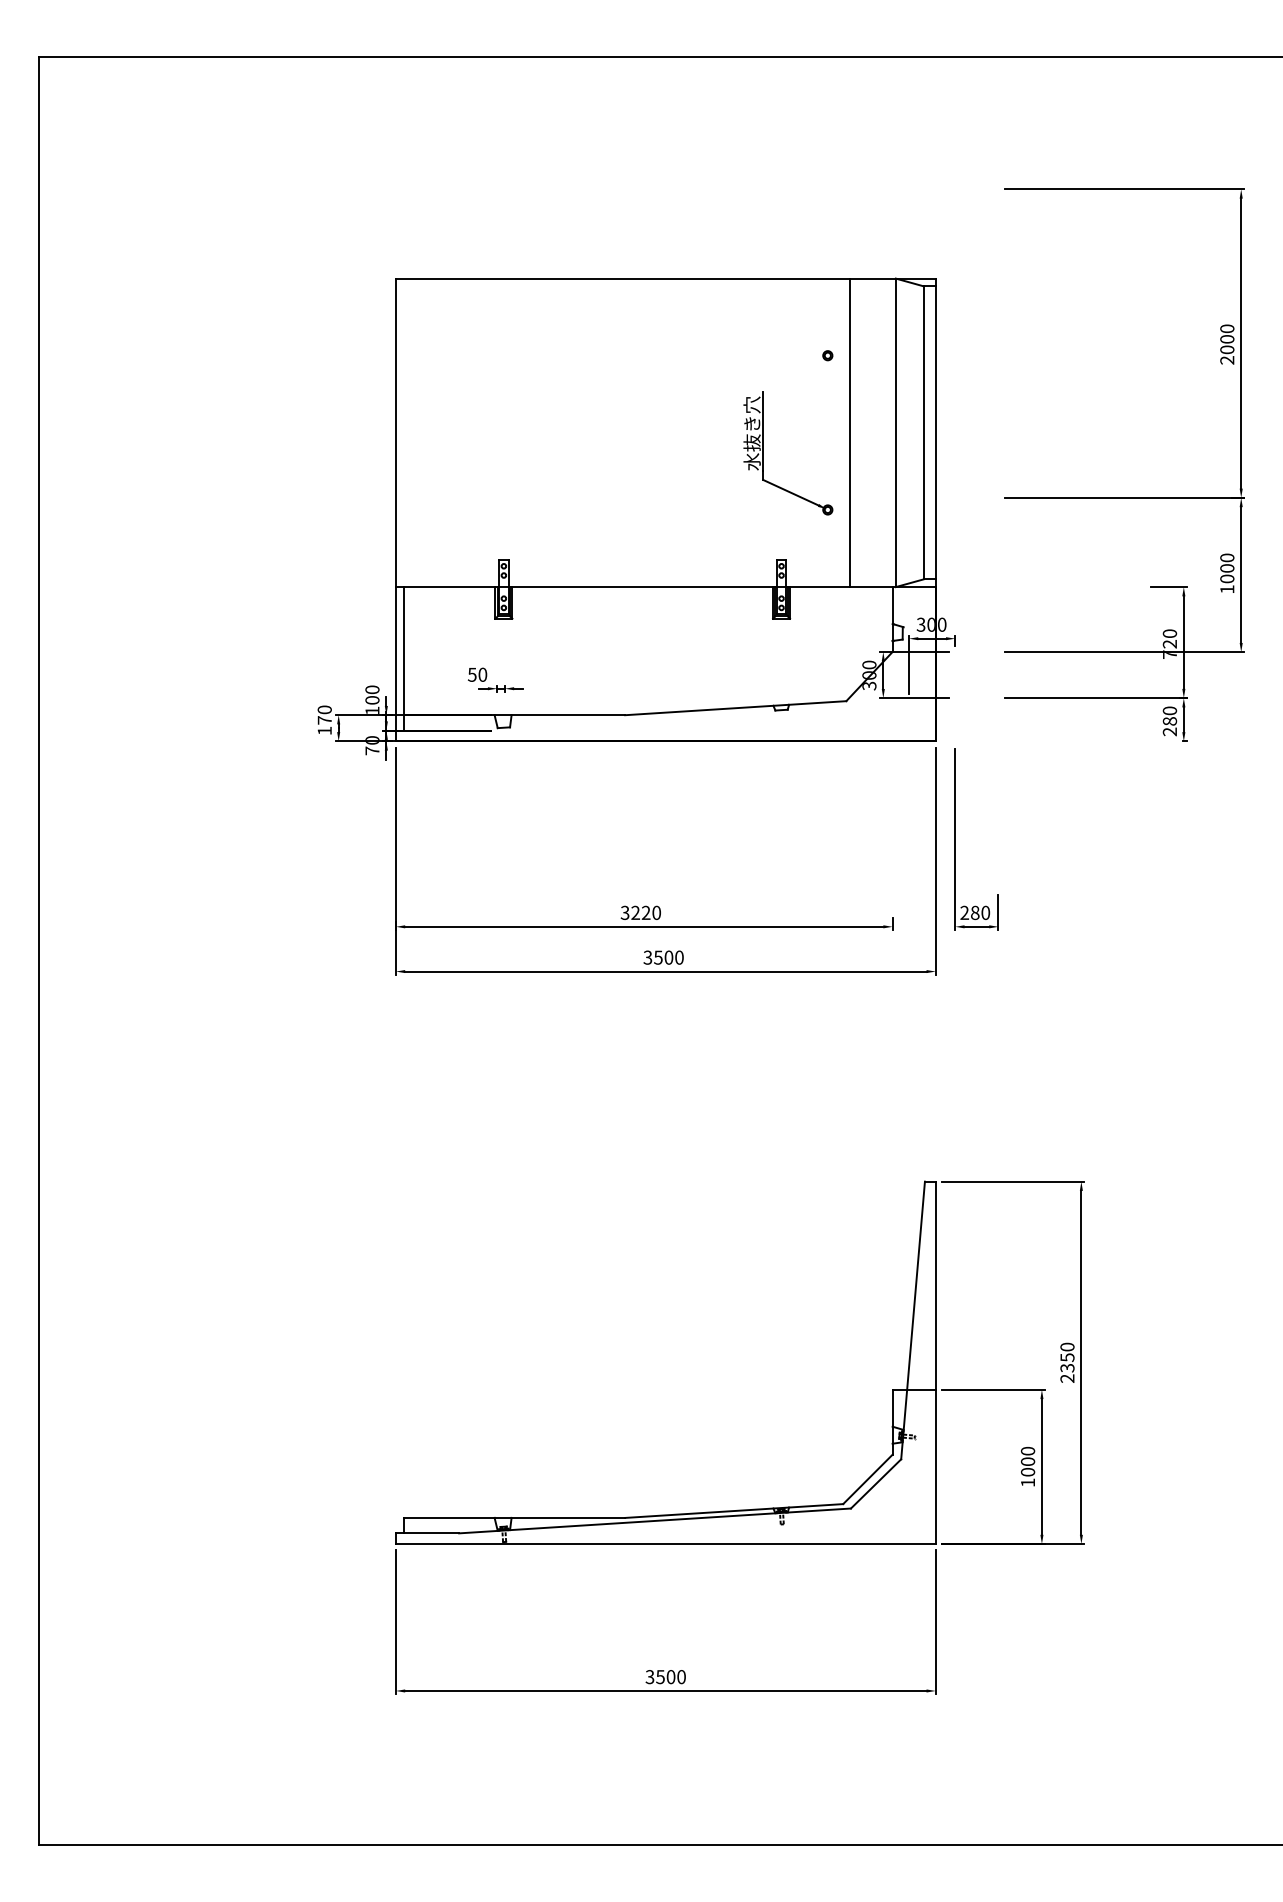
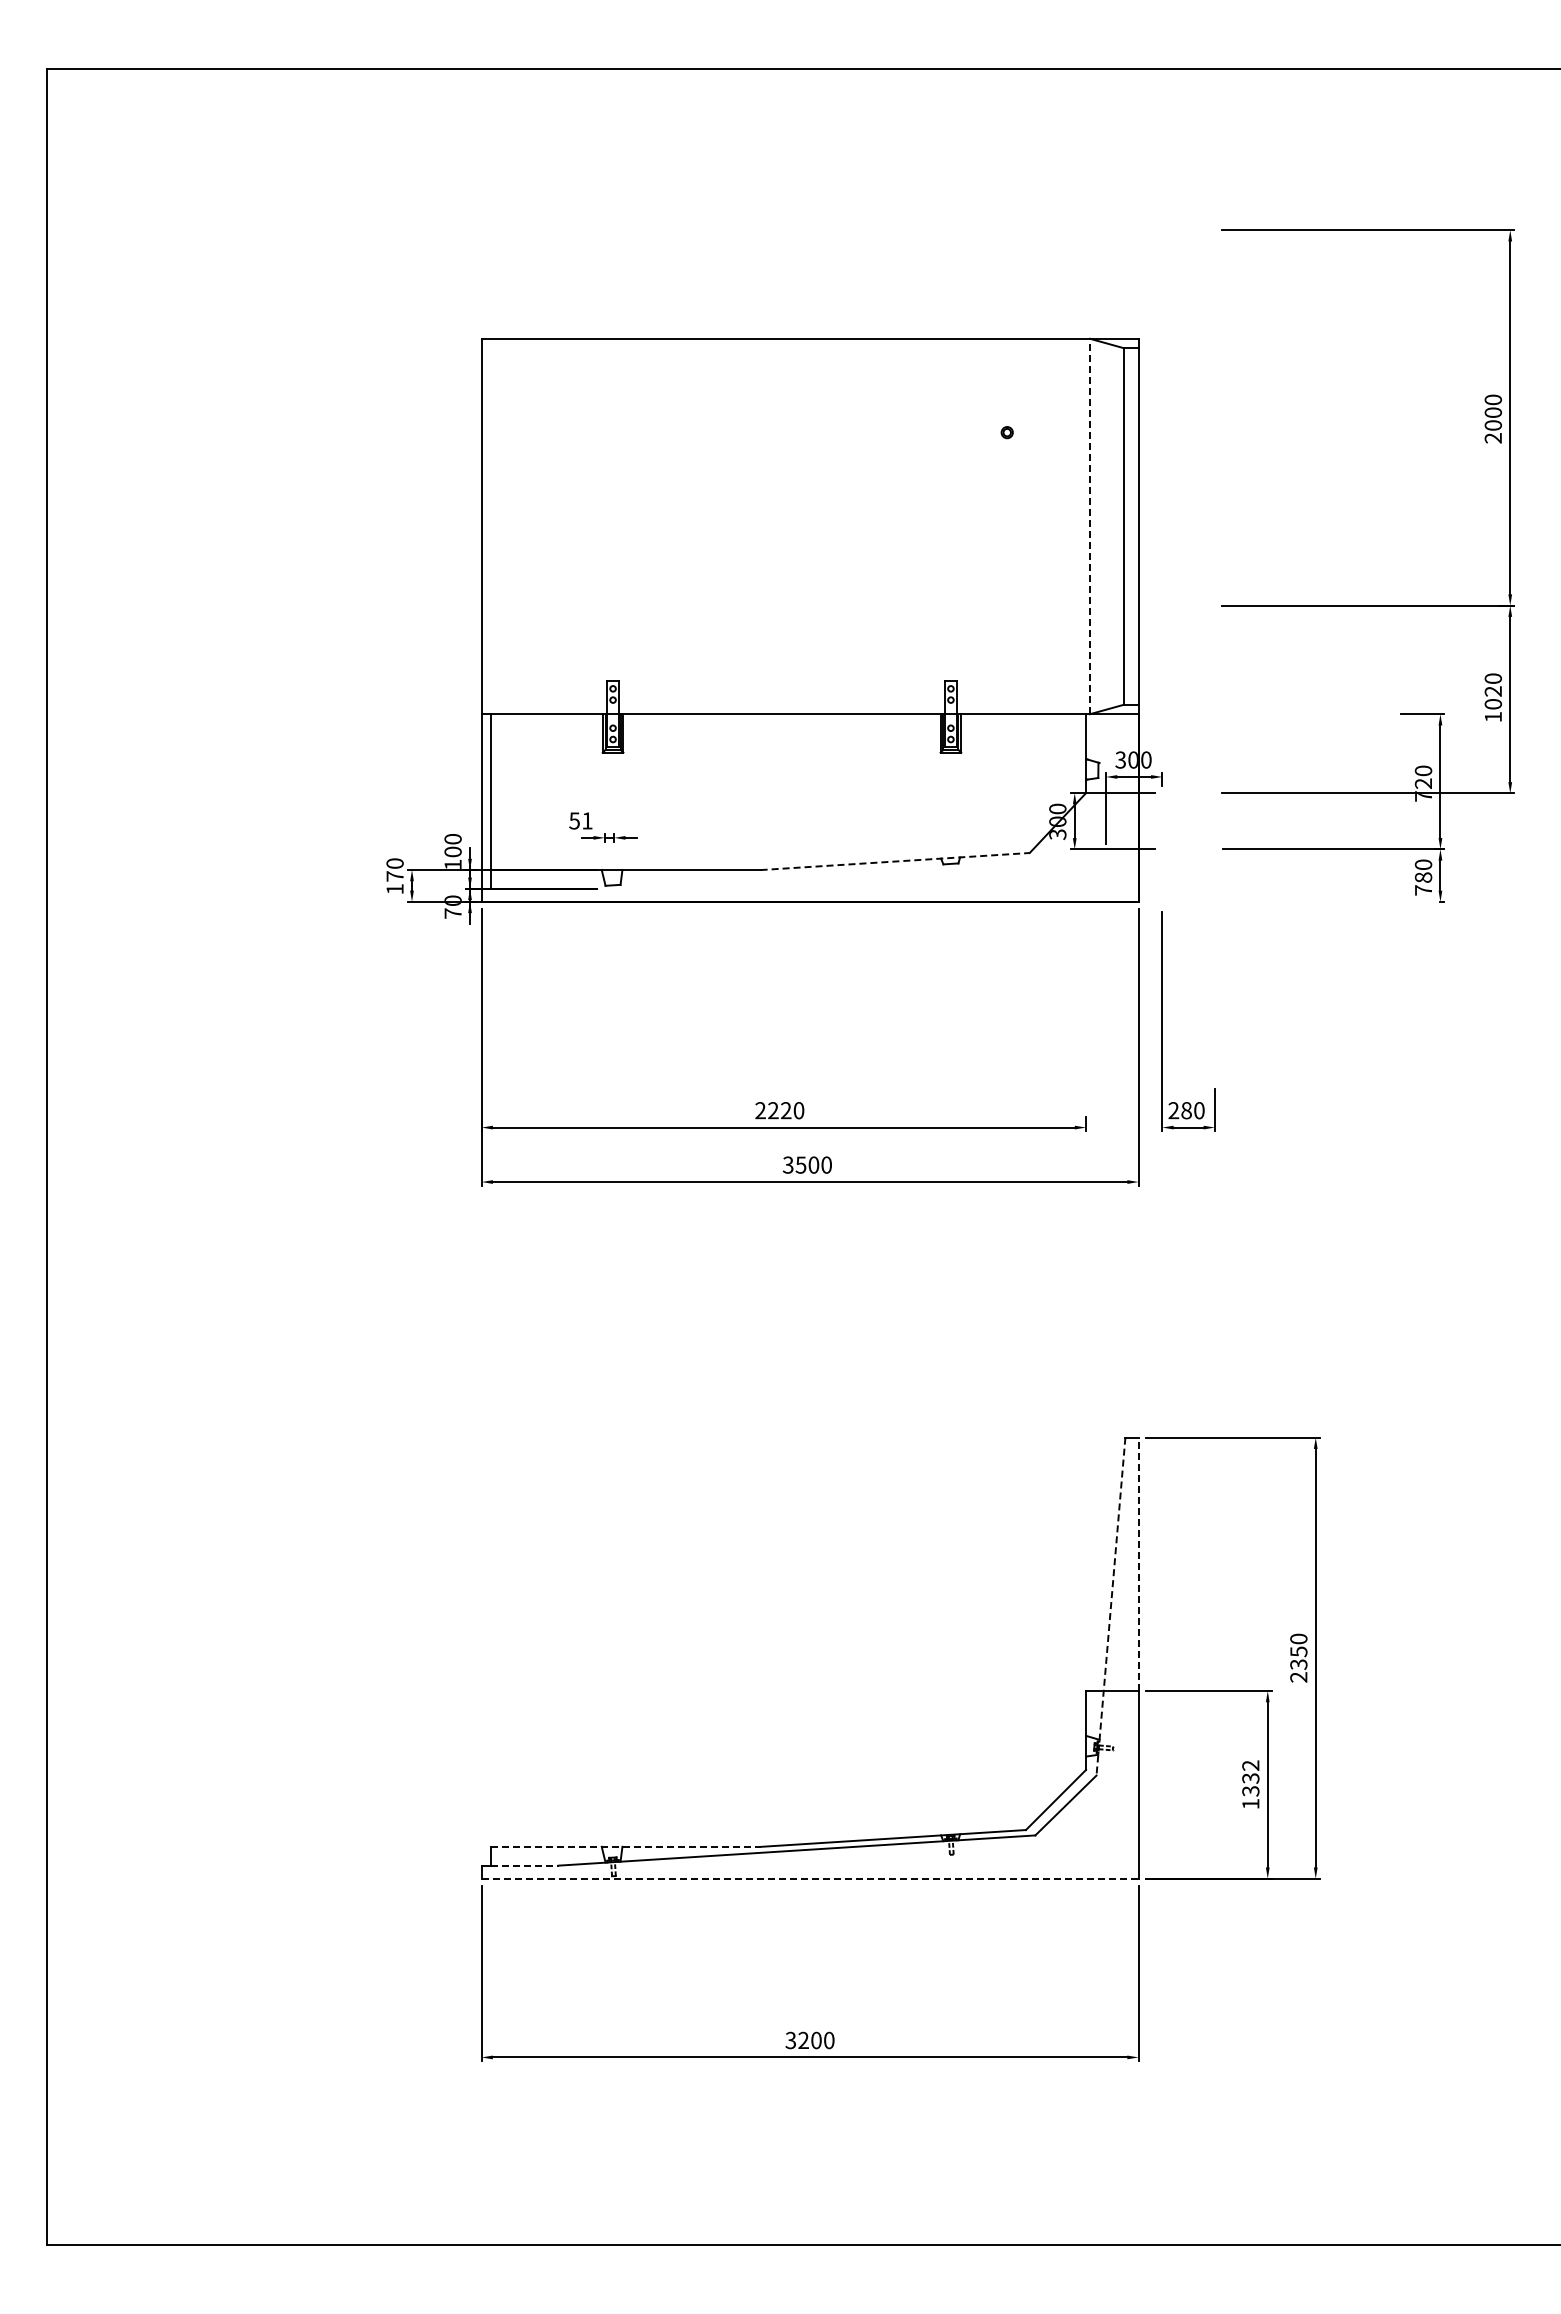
line: (849, 432) -> (1033, 526), removed
line: (896, 432) -> (1090, 526), solid -> dashed
part: (763, 452) -> (929, 550), removed
text: (1227, 568) -> (1493, 691), 1000 -> 1020
text: (482, 674) -> (587, 820), 50 -> 51
line: (736, 708) -> (895, 861), solid -> dashed
text: (1169, 731) -> (1422, 890), 280 -> 780
text: (625, 912) -> (760, 1110), 3220 -> 2220
line: (935, 1285) -> (1138, 1564), solid -> dashed
line: (912, 1320) -> (1110, 1606), solid -> dashed
text: (1027, 1461) -> (1250, 1778), 1000 -> 1332
line: (514, 1517) -> (625, 1846), solid -> dashed
line: (431, 1533) -> (524, 1865), solid -> dashed
line: (666, 1543) -> (810, 1878), solid -> dashed
text: (660, 1677) -> (803, 2040), 3500 -> 3200

